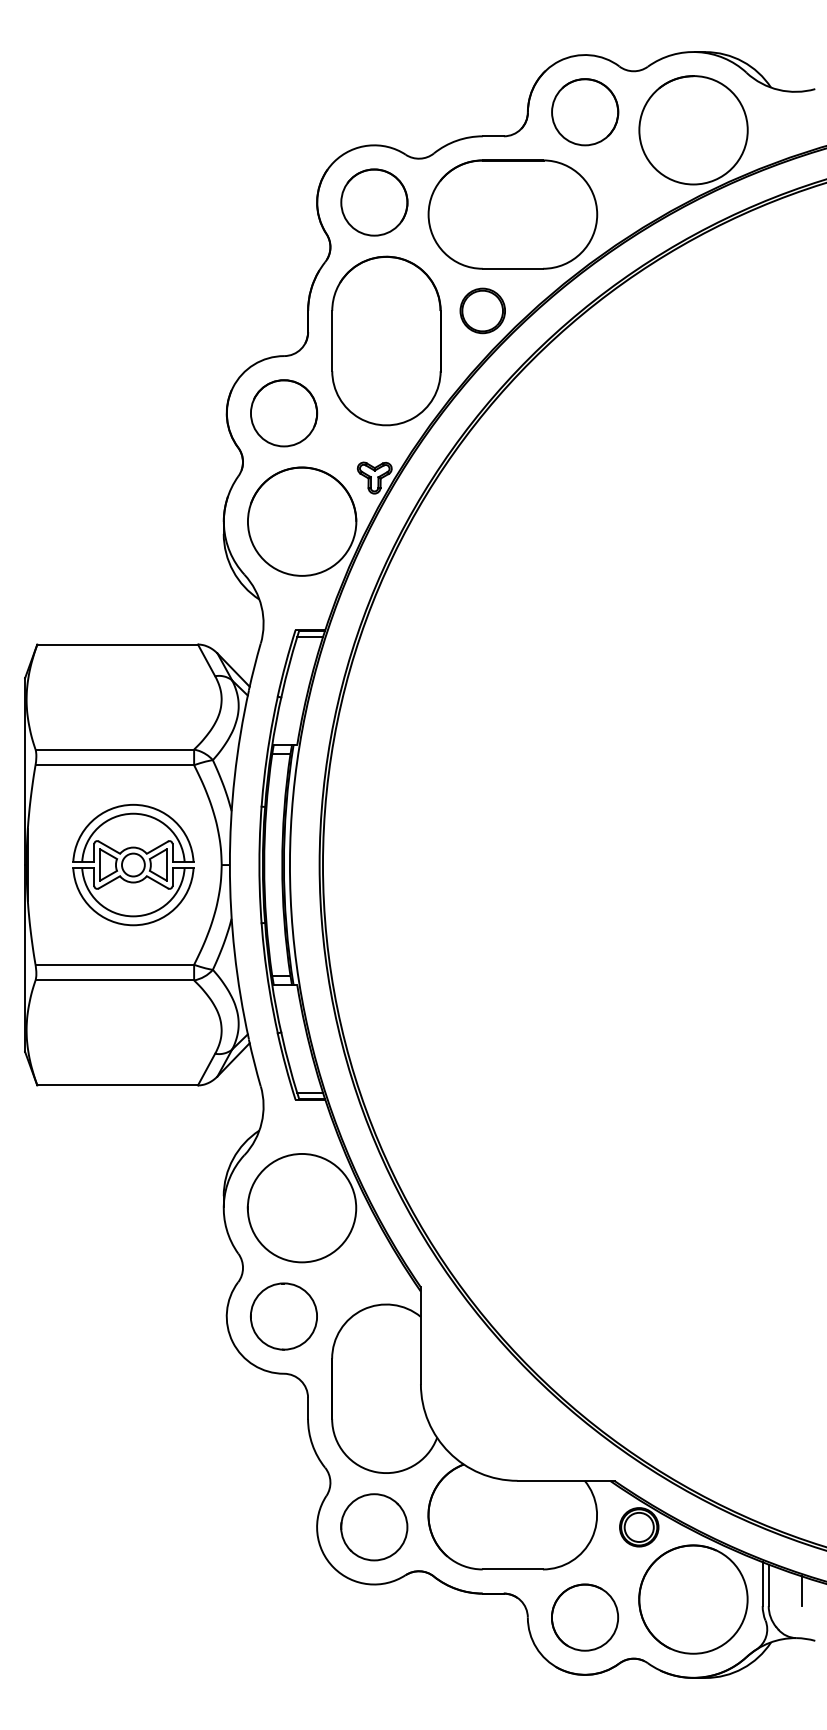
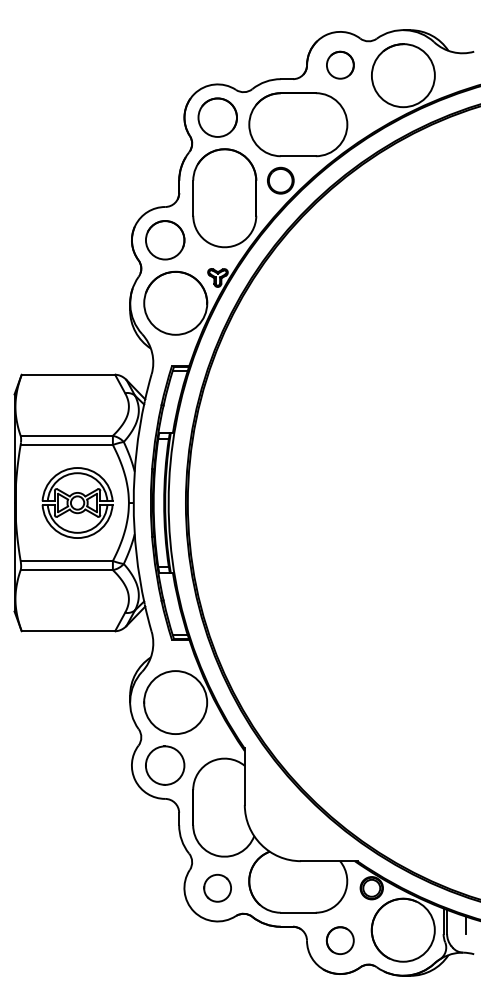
circle: (585, 112) -> (340, 65), size x0.7
circle: (373, 1527) -> (217, 888), size x0.7
circle: (585, 1617) -> (340, 940), size x0.7

